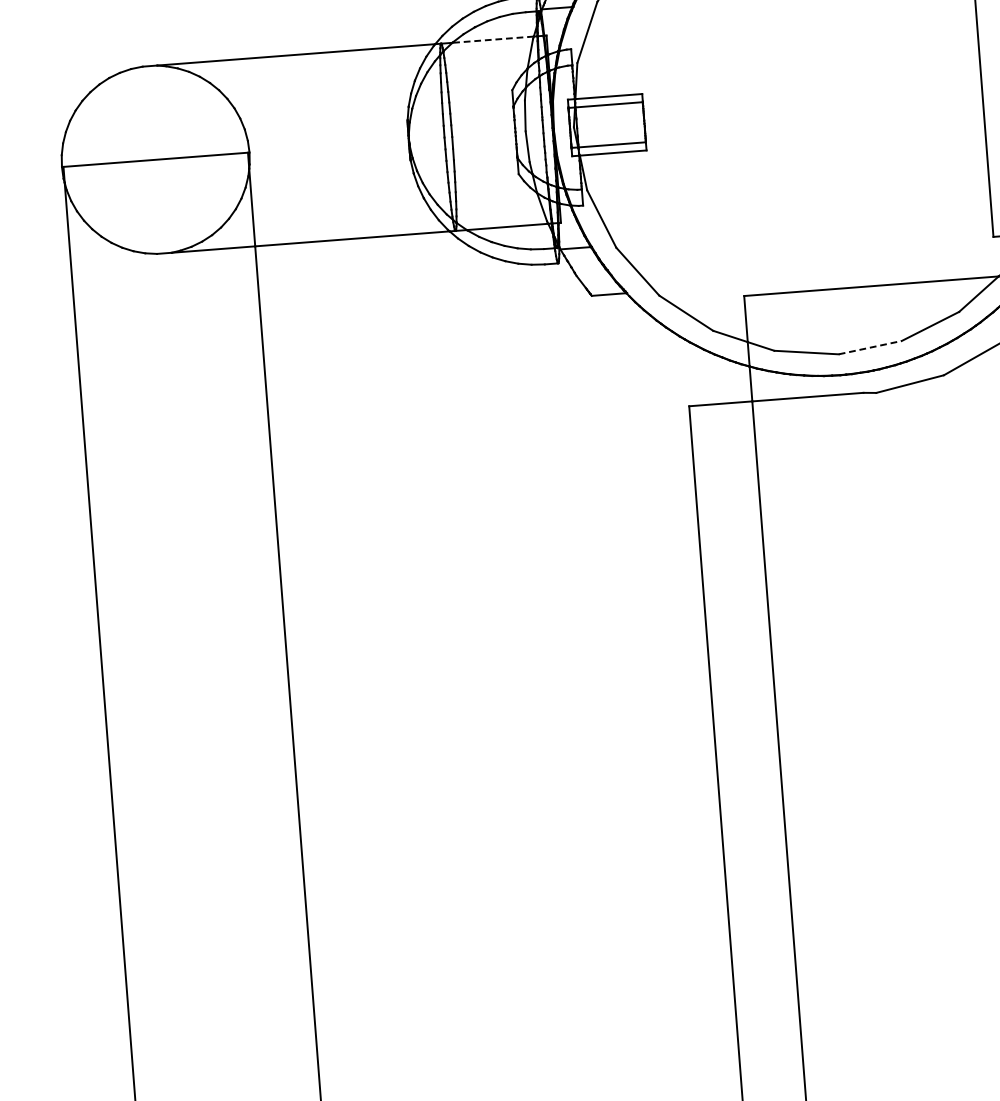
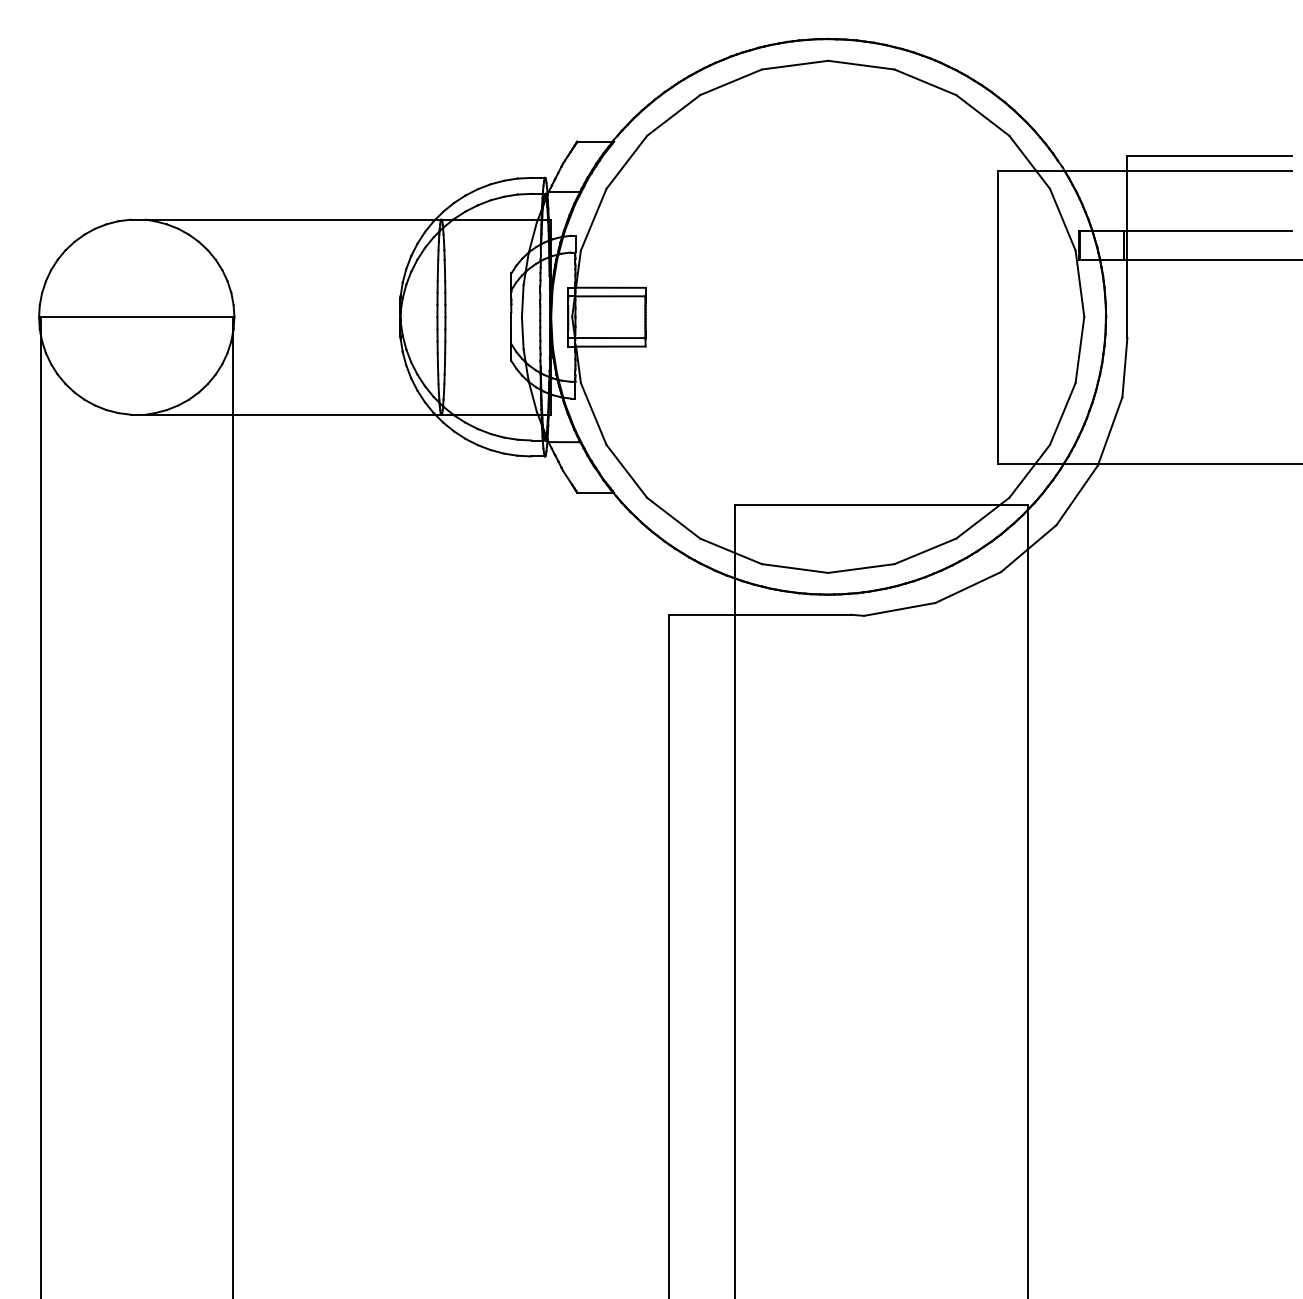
line: (493, 39) -> (495, 219), dashed -> solid
line: (870, 347) -> (861, 568), dashed -> solid

